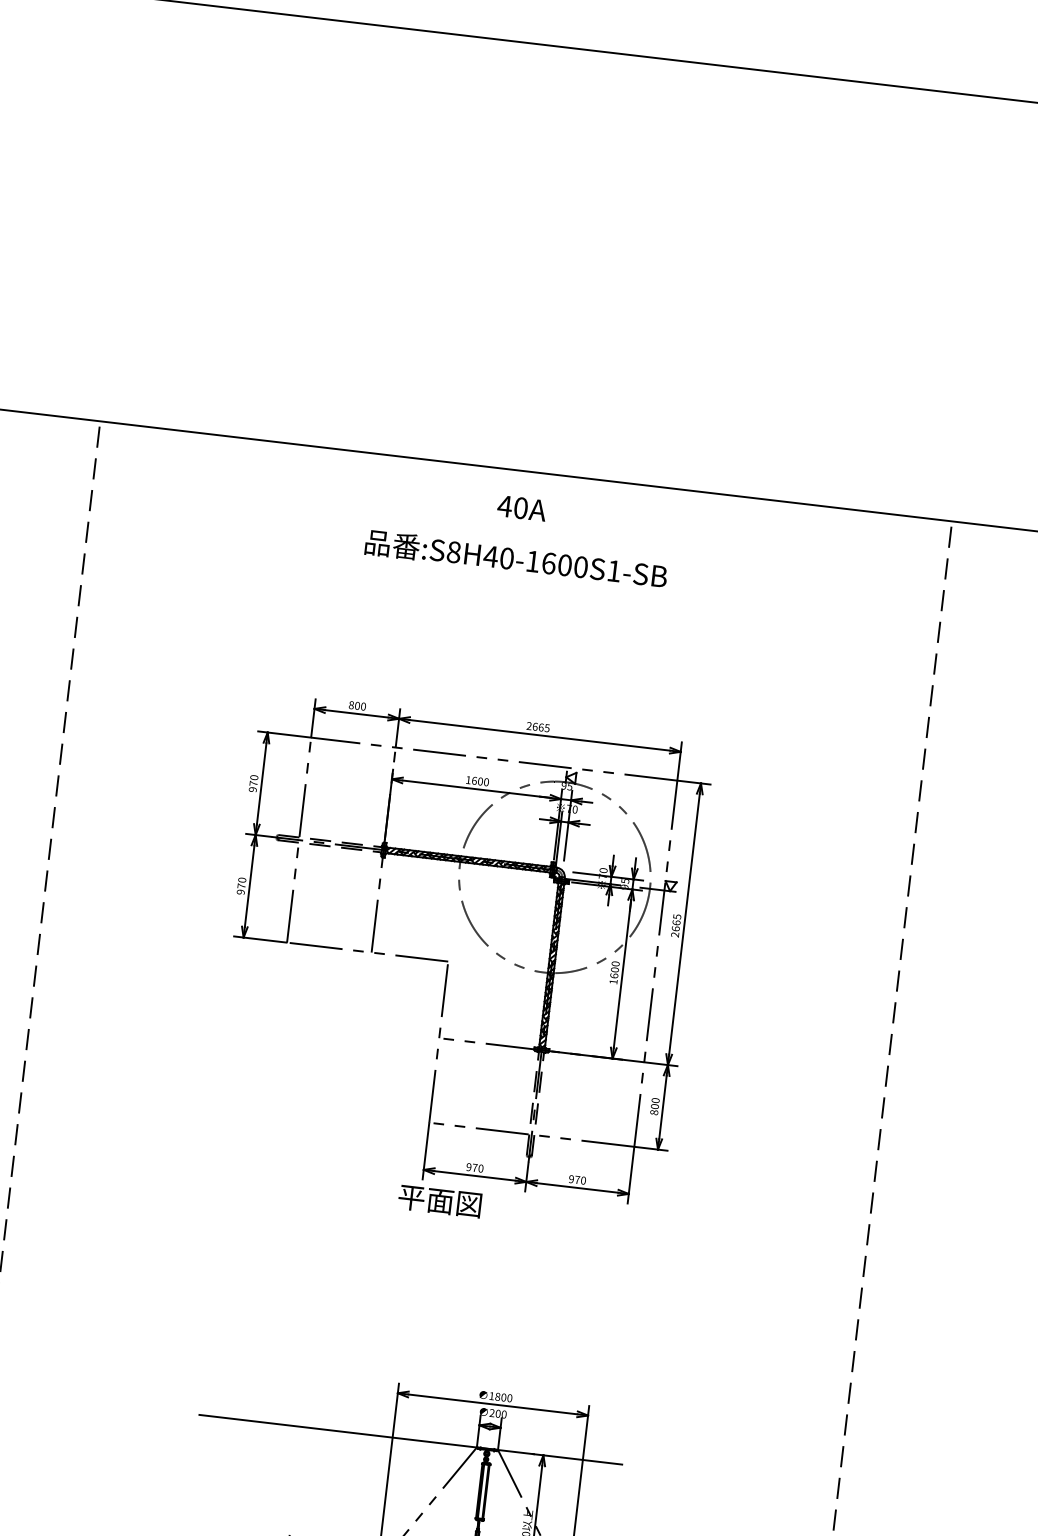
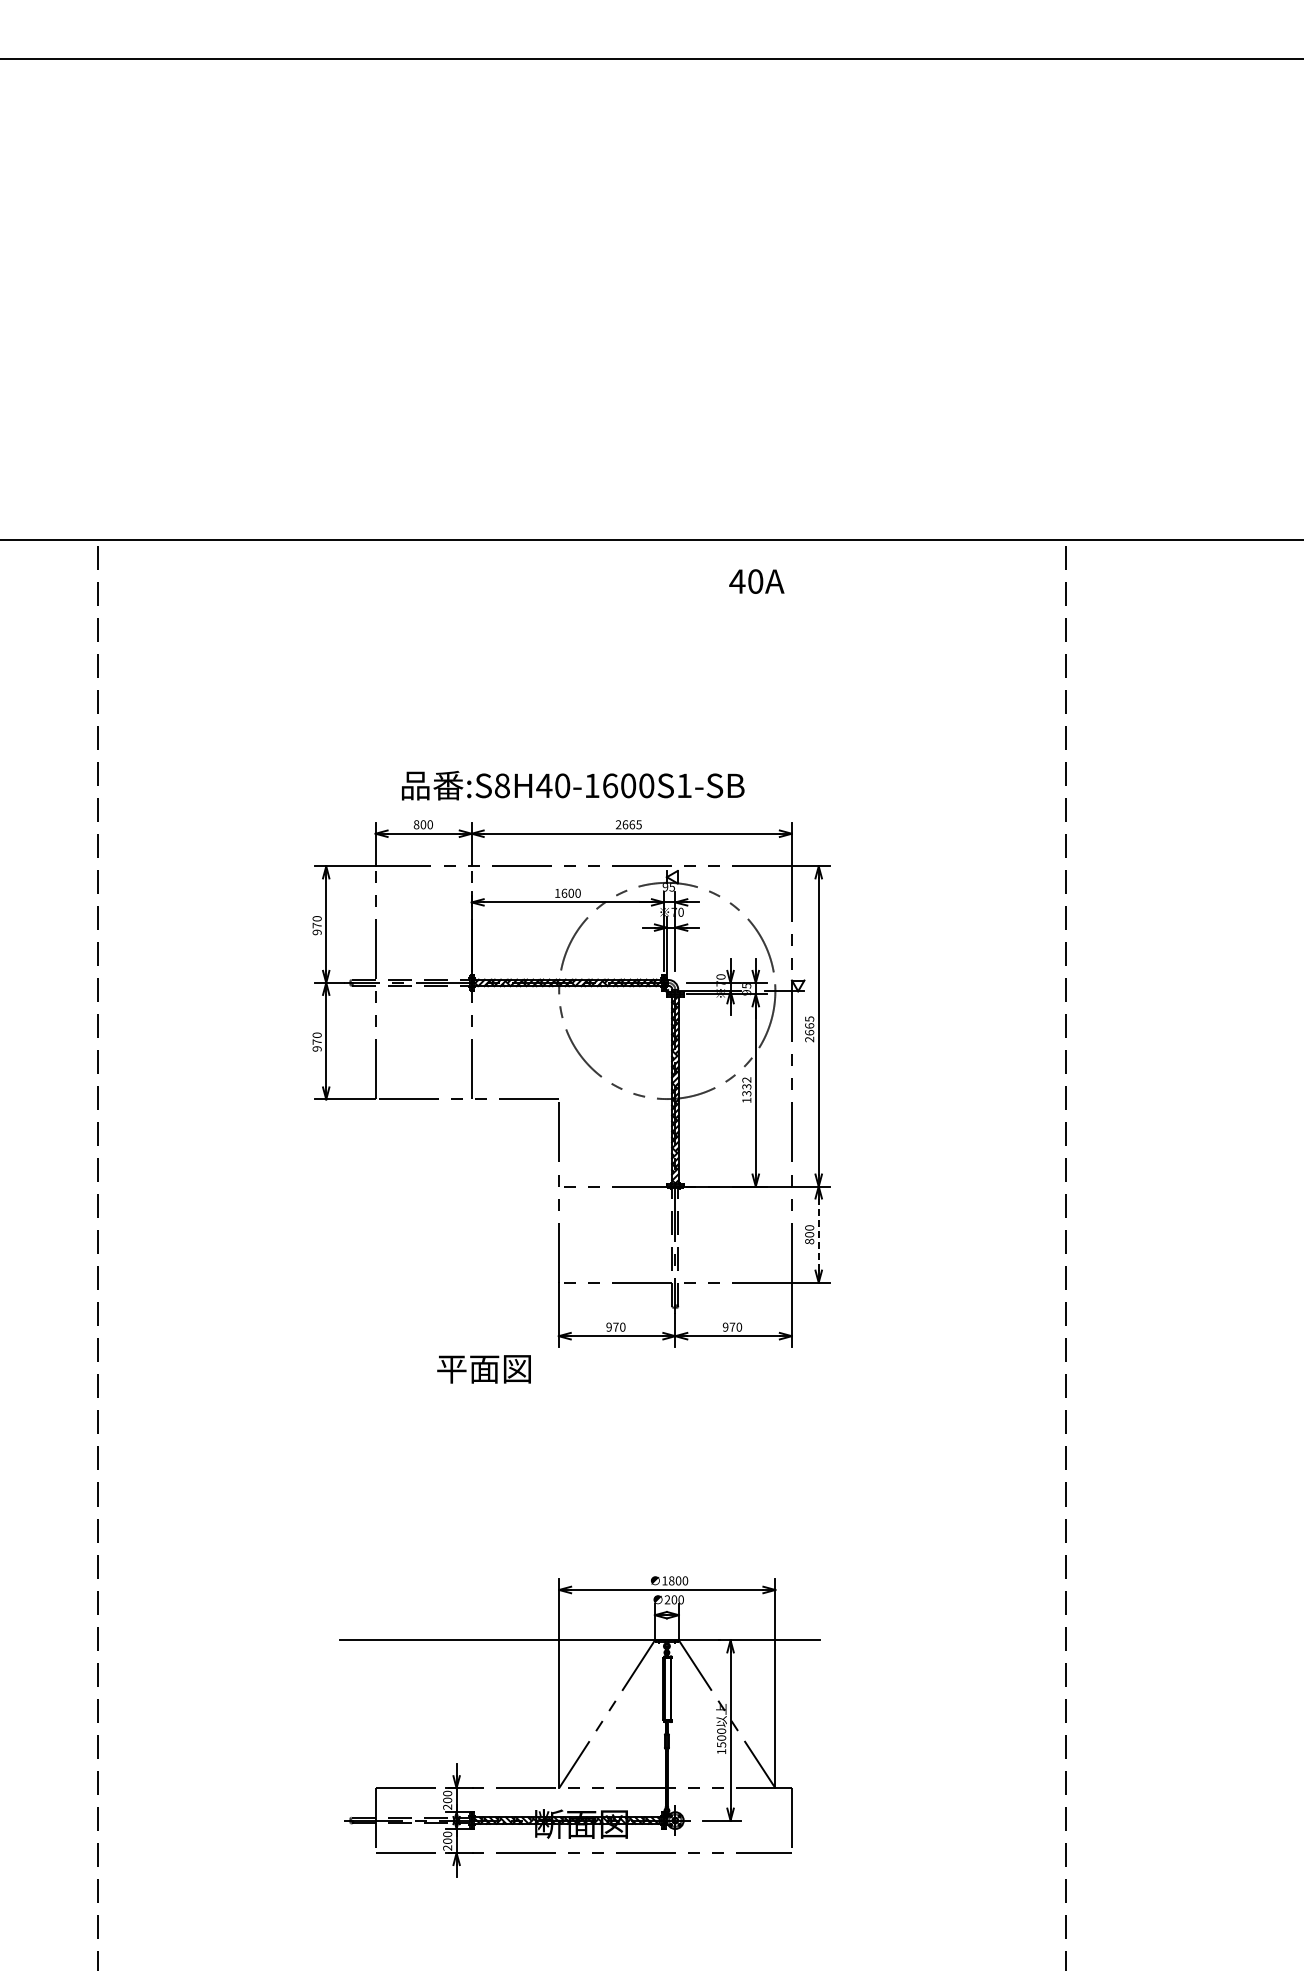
text: (521, 508) -> (756, 581), moved
text: (516, 559) -> (573, 785), moved
text: (614, 969) -> (746, 1086), 1600 -> 1332
line: (662, 1107) -> (818, 1234), solid -> dashed
text: (439, 1201) -> (483, 1369), moved

